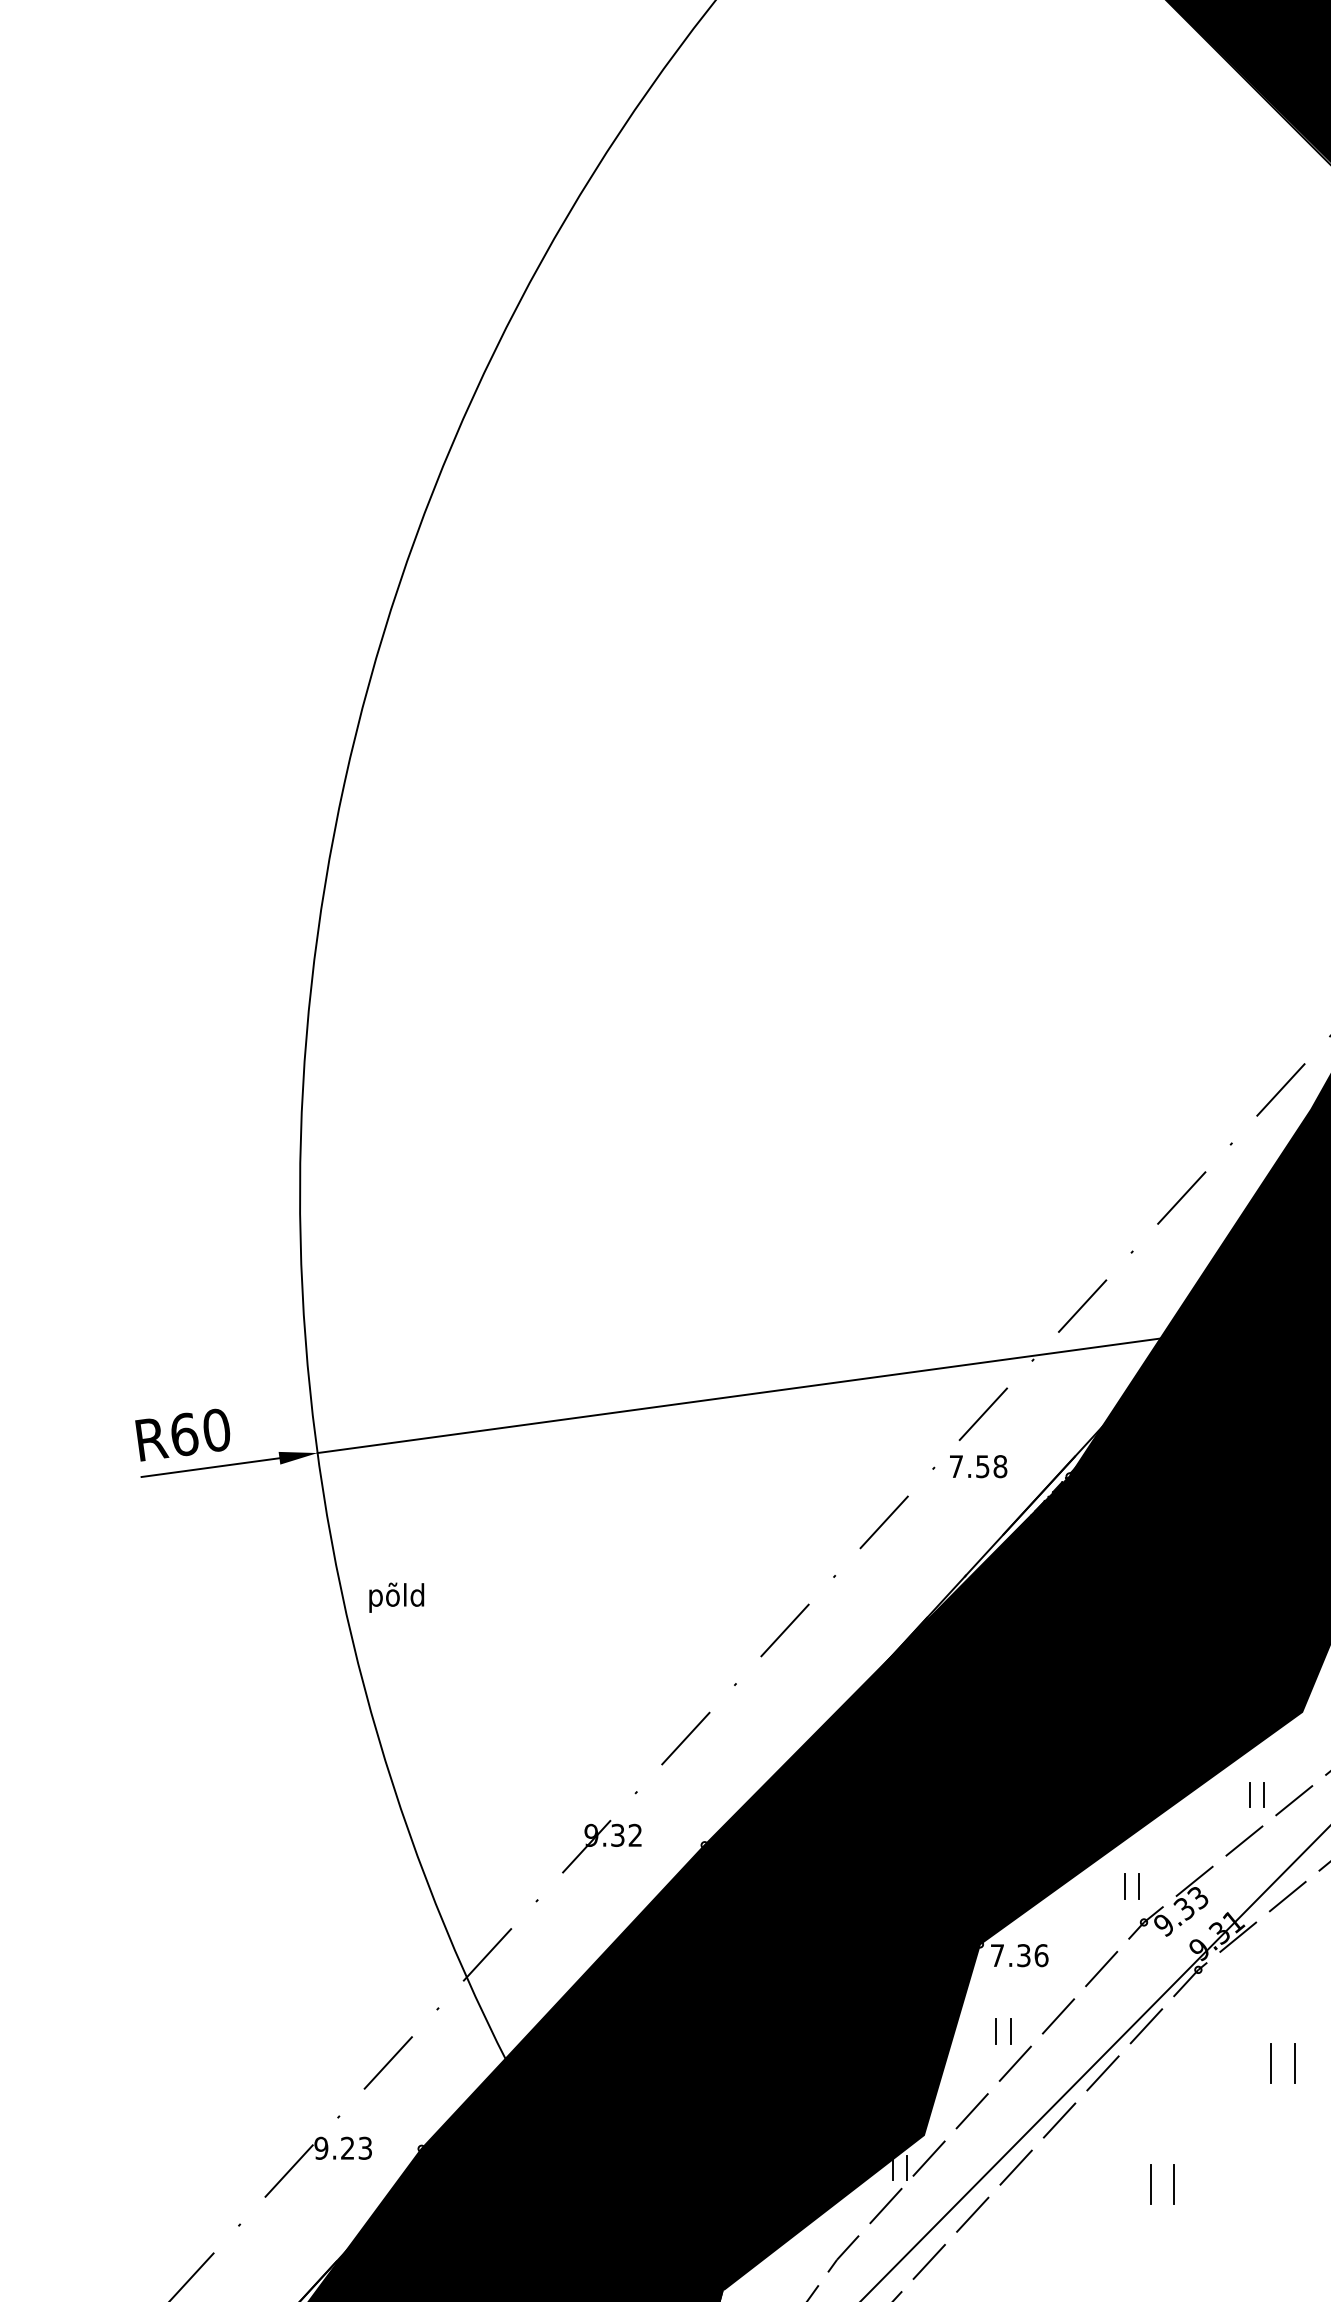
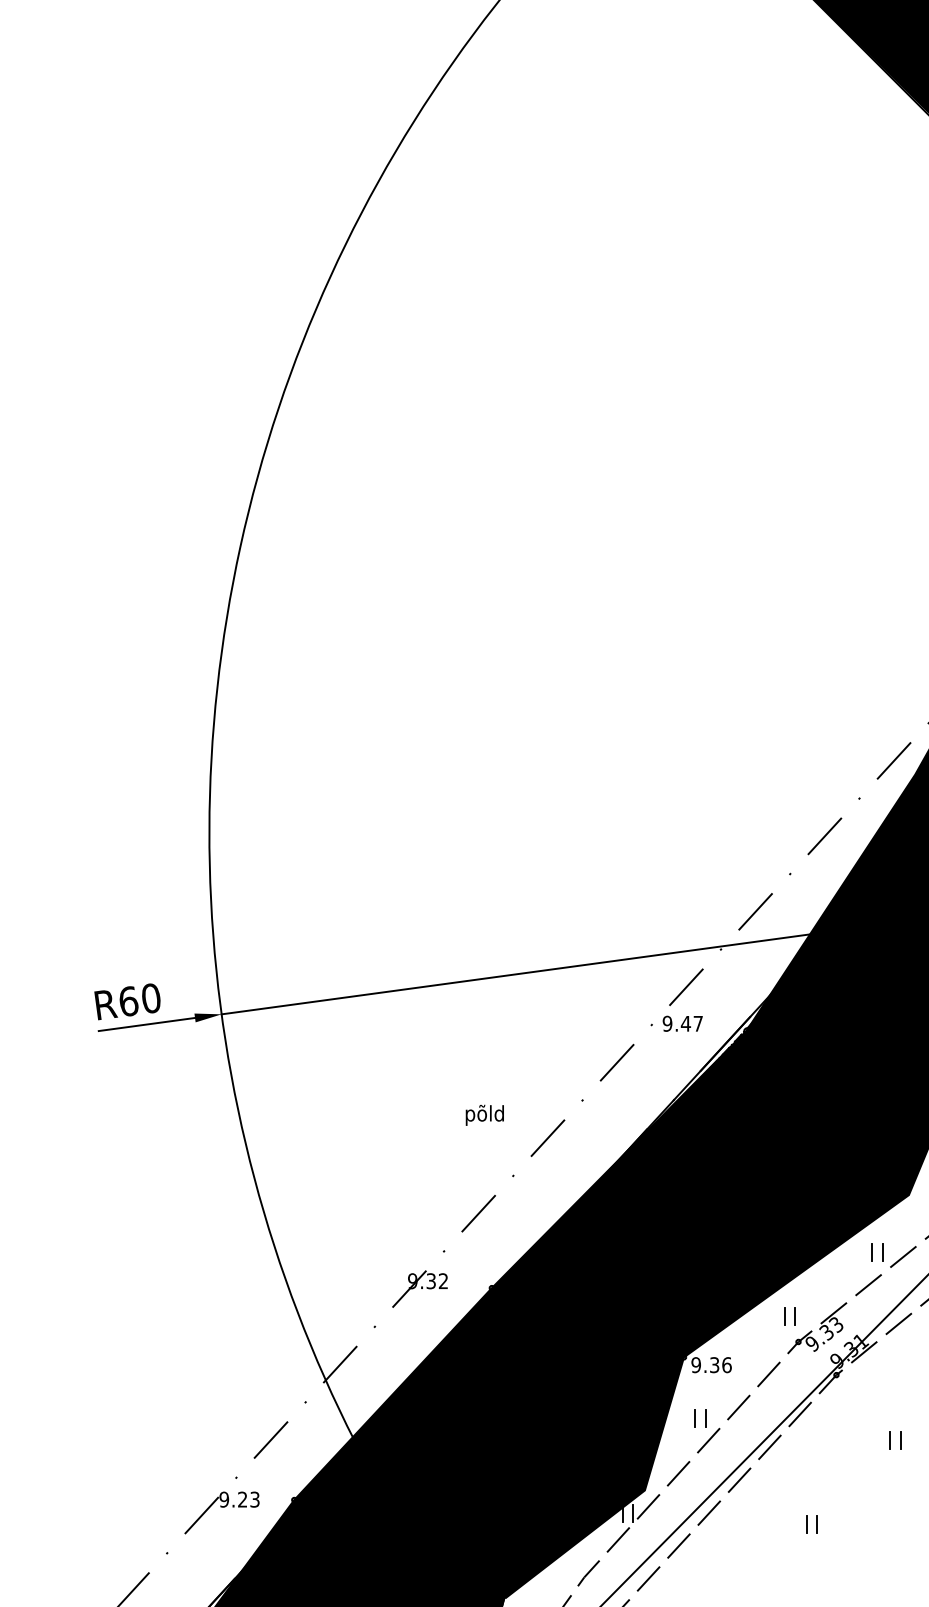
text: (977, 1466) -> (682, 1023), 7.58 -> 9.47
text: (396, 1596) -> (484, 1114), moved
text: (996, 1956) -> (695, 1365), 7.36 -> 9.36
part: (1282, 2063) -> (895, 1440), size x0.62
part: (1162, 2183) -> (811, 1524), size x0.62

